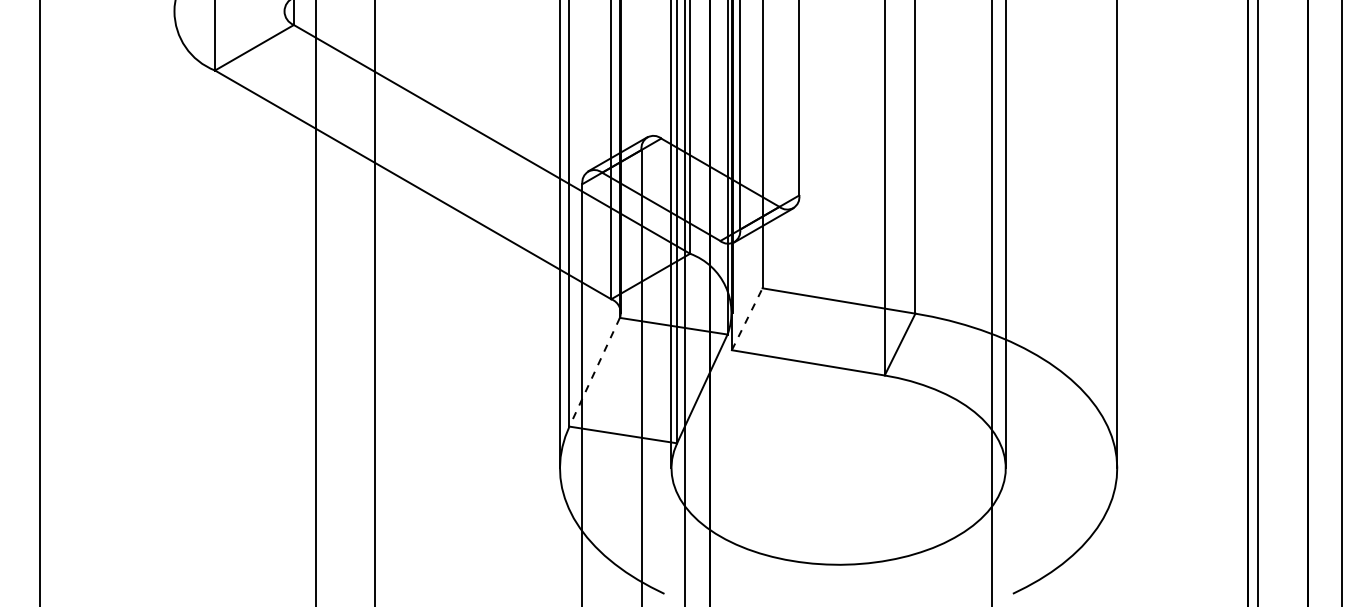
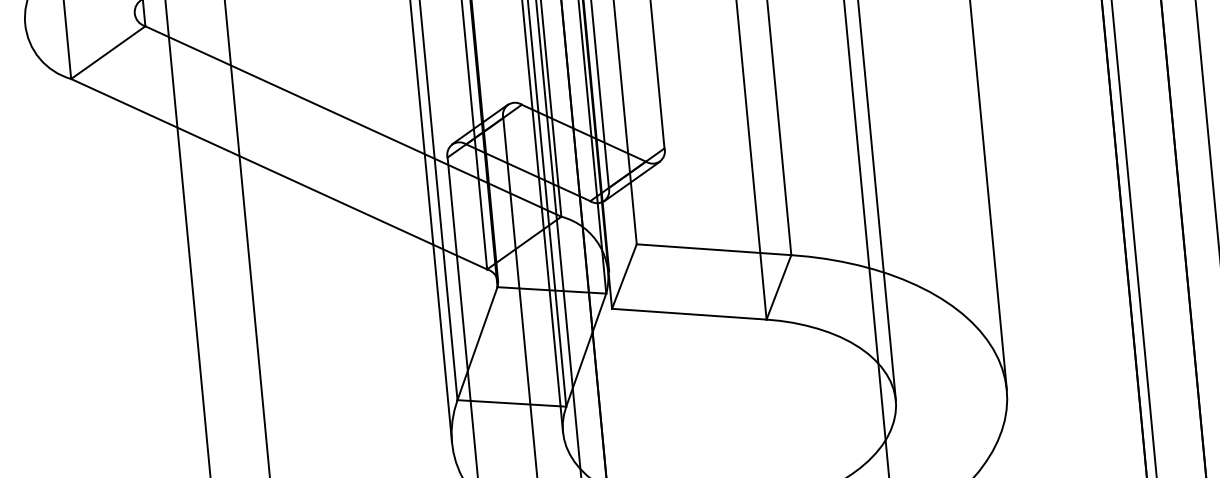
line: (747, 319) -> (624, 276), dashed -> solid
line: (594, 372) -> (477, 343), dashed -> solid

